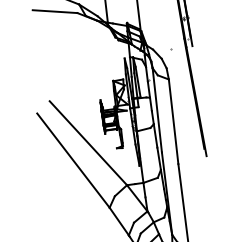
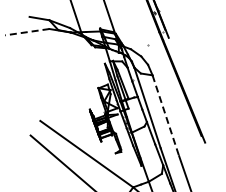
line: (54, 11) -> (26, 32), solid -> dashed
line: (173, 121) -> (165, 115), solid -> dashed

